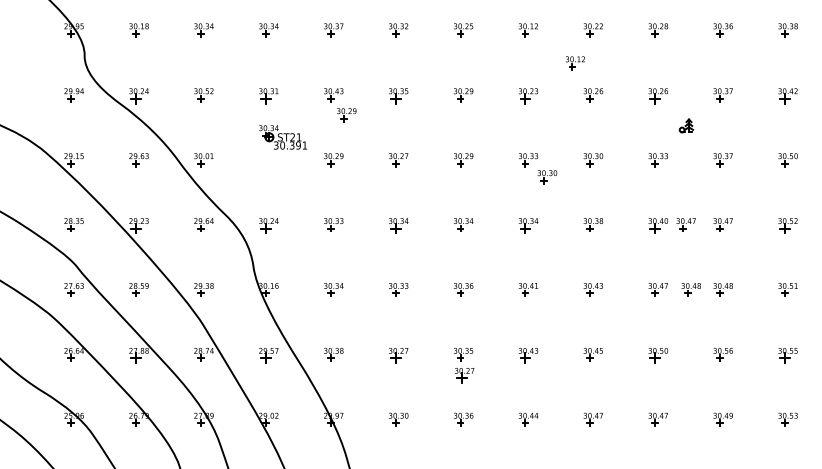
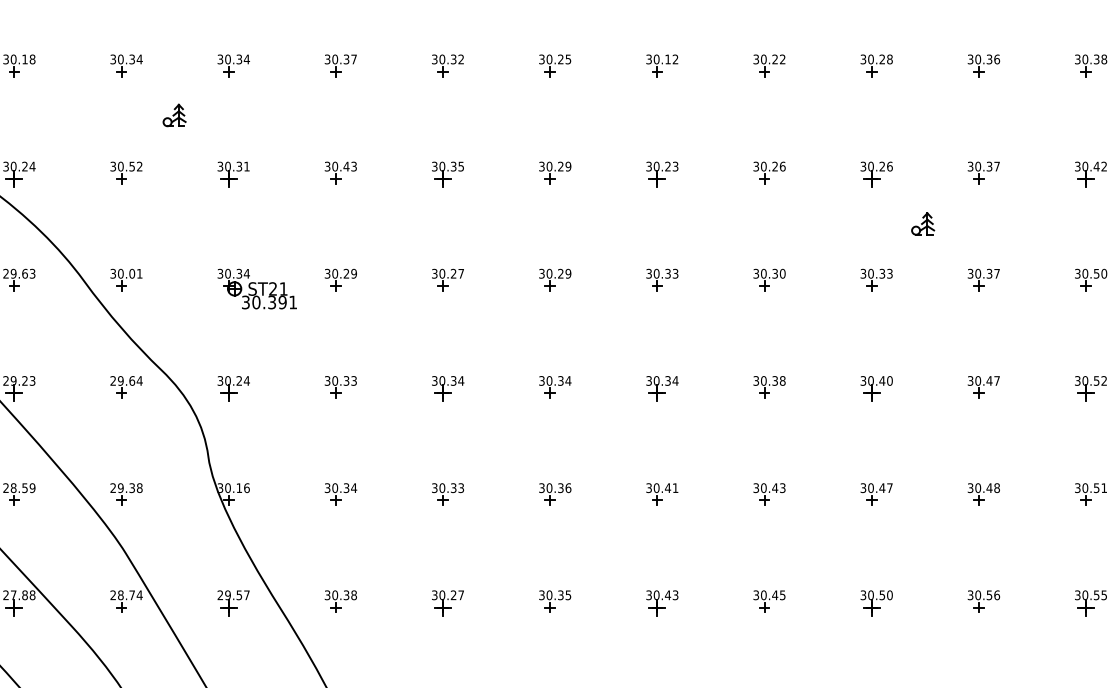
part: (232, 59) -> (173, 114), added
part: (574, 63) -> (738, 120), removed
part: (346, 115) -> (361, 206), removed
part: (282, 137) -> (256, 289), moved
part: (547, 177) -> (693, 309), removed
part: (685, 224) -> (921, 386), removed
part: (690, 289) -> (929, 493), removed
part: (464, 375) -> (556, 635), removed

